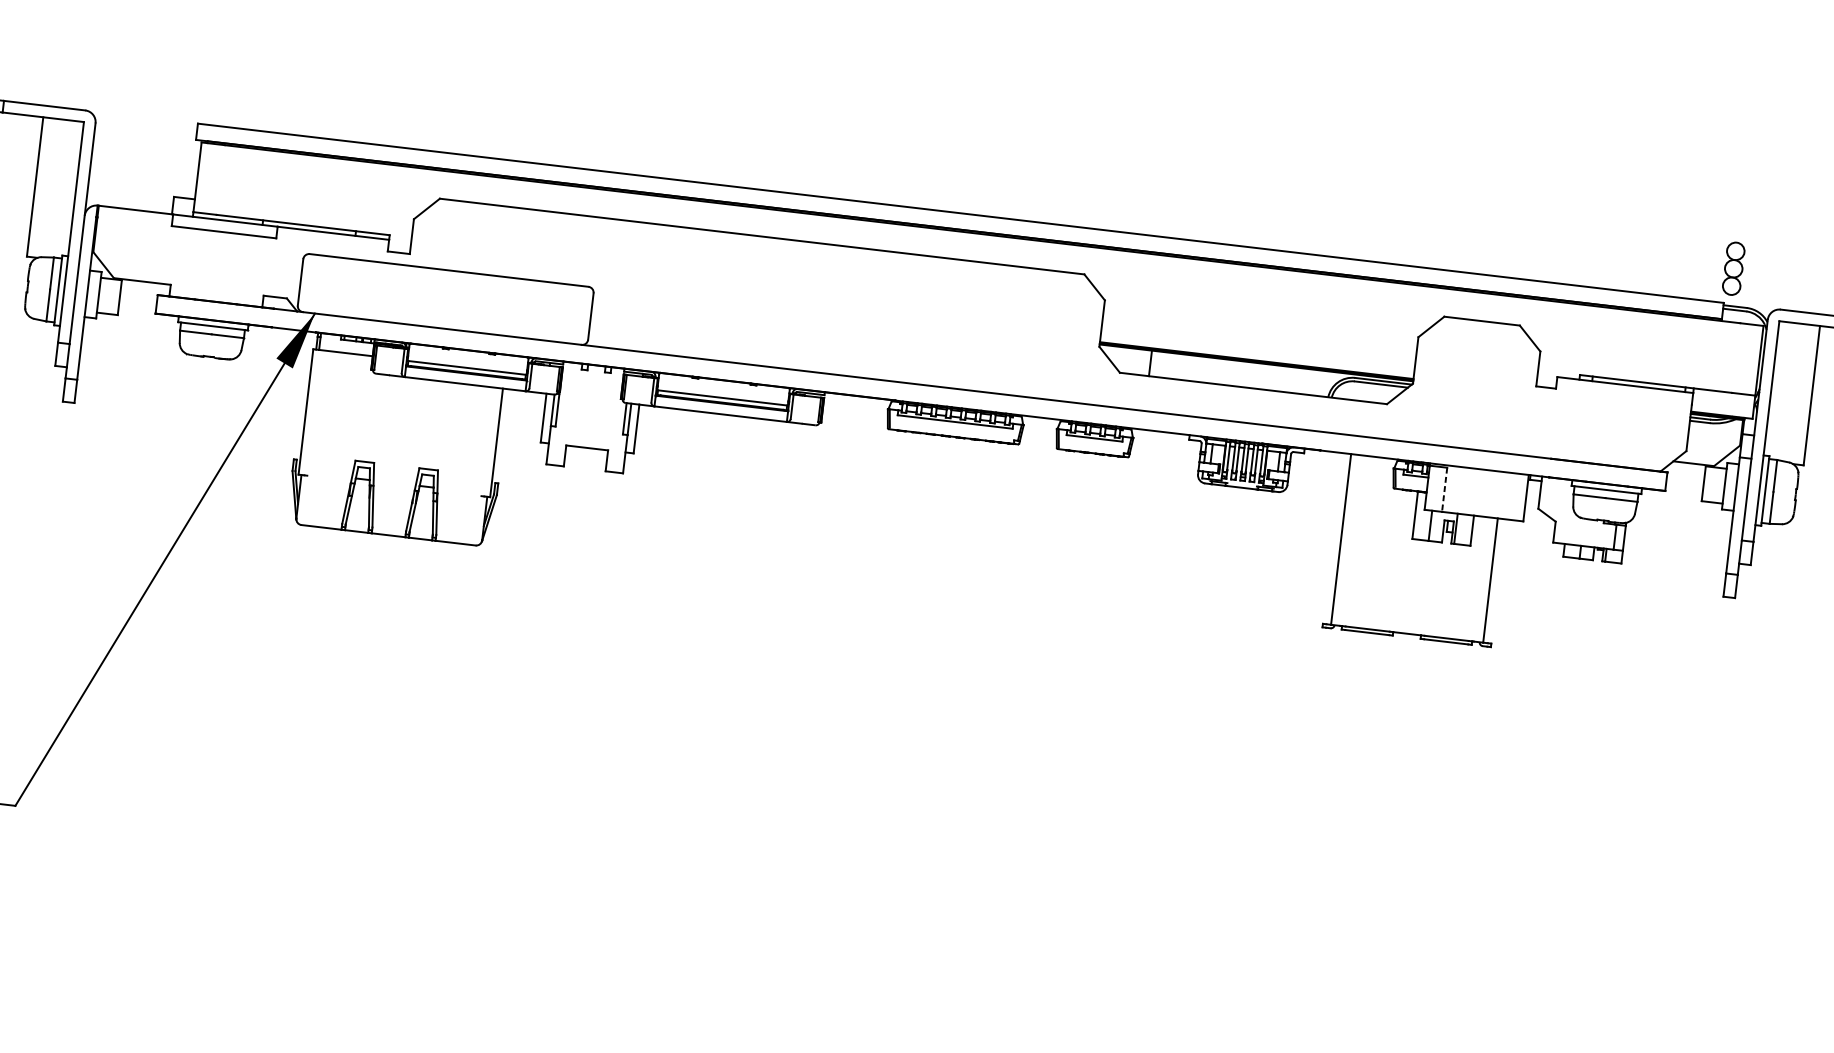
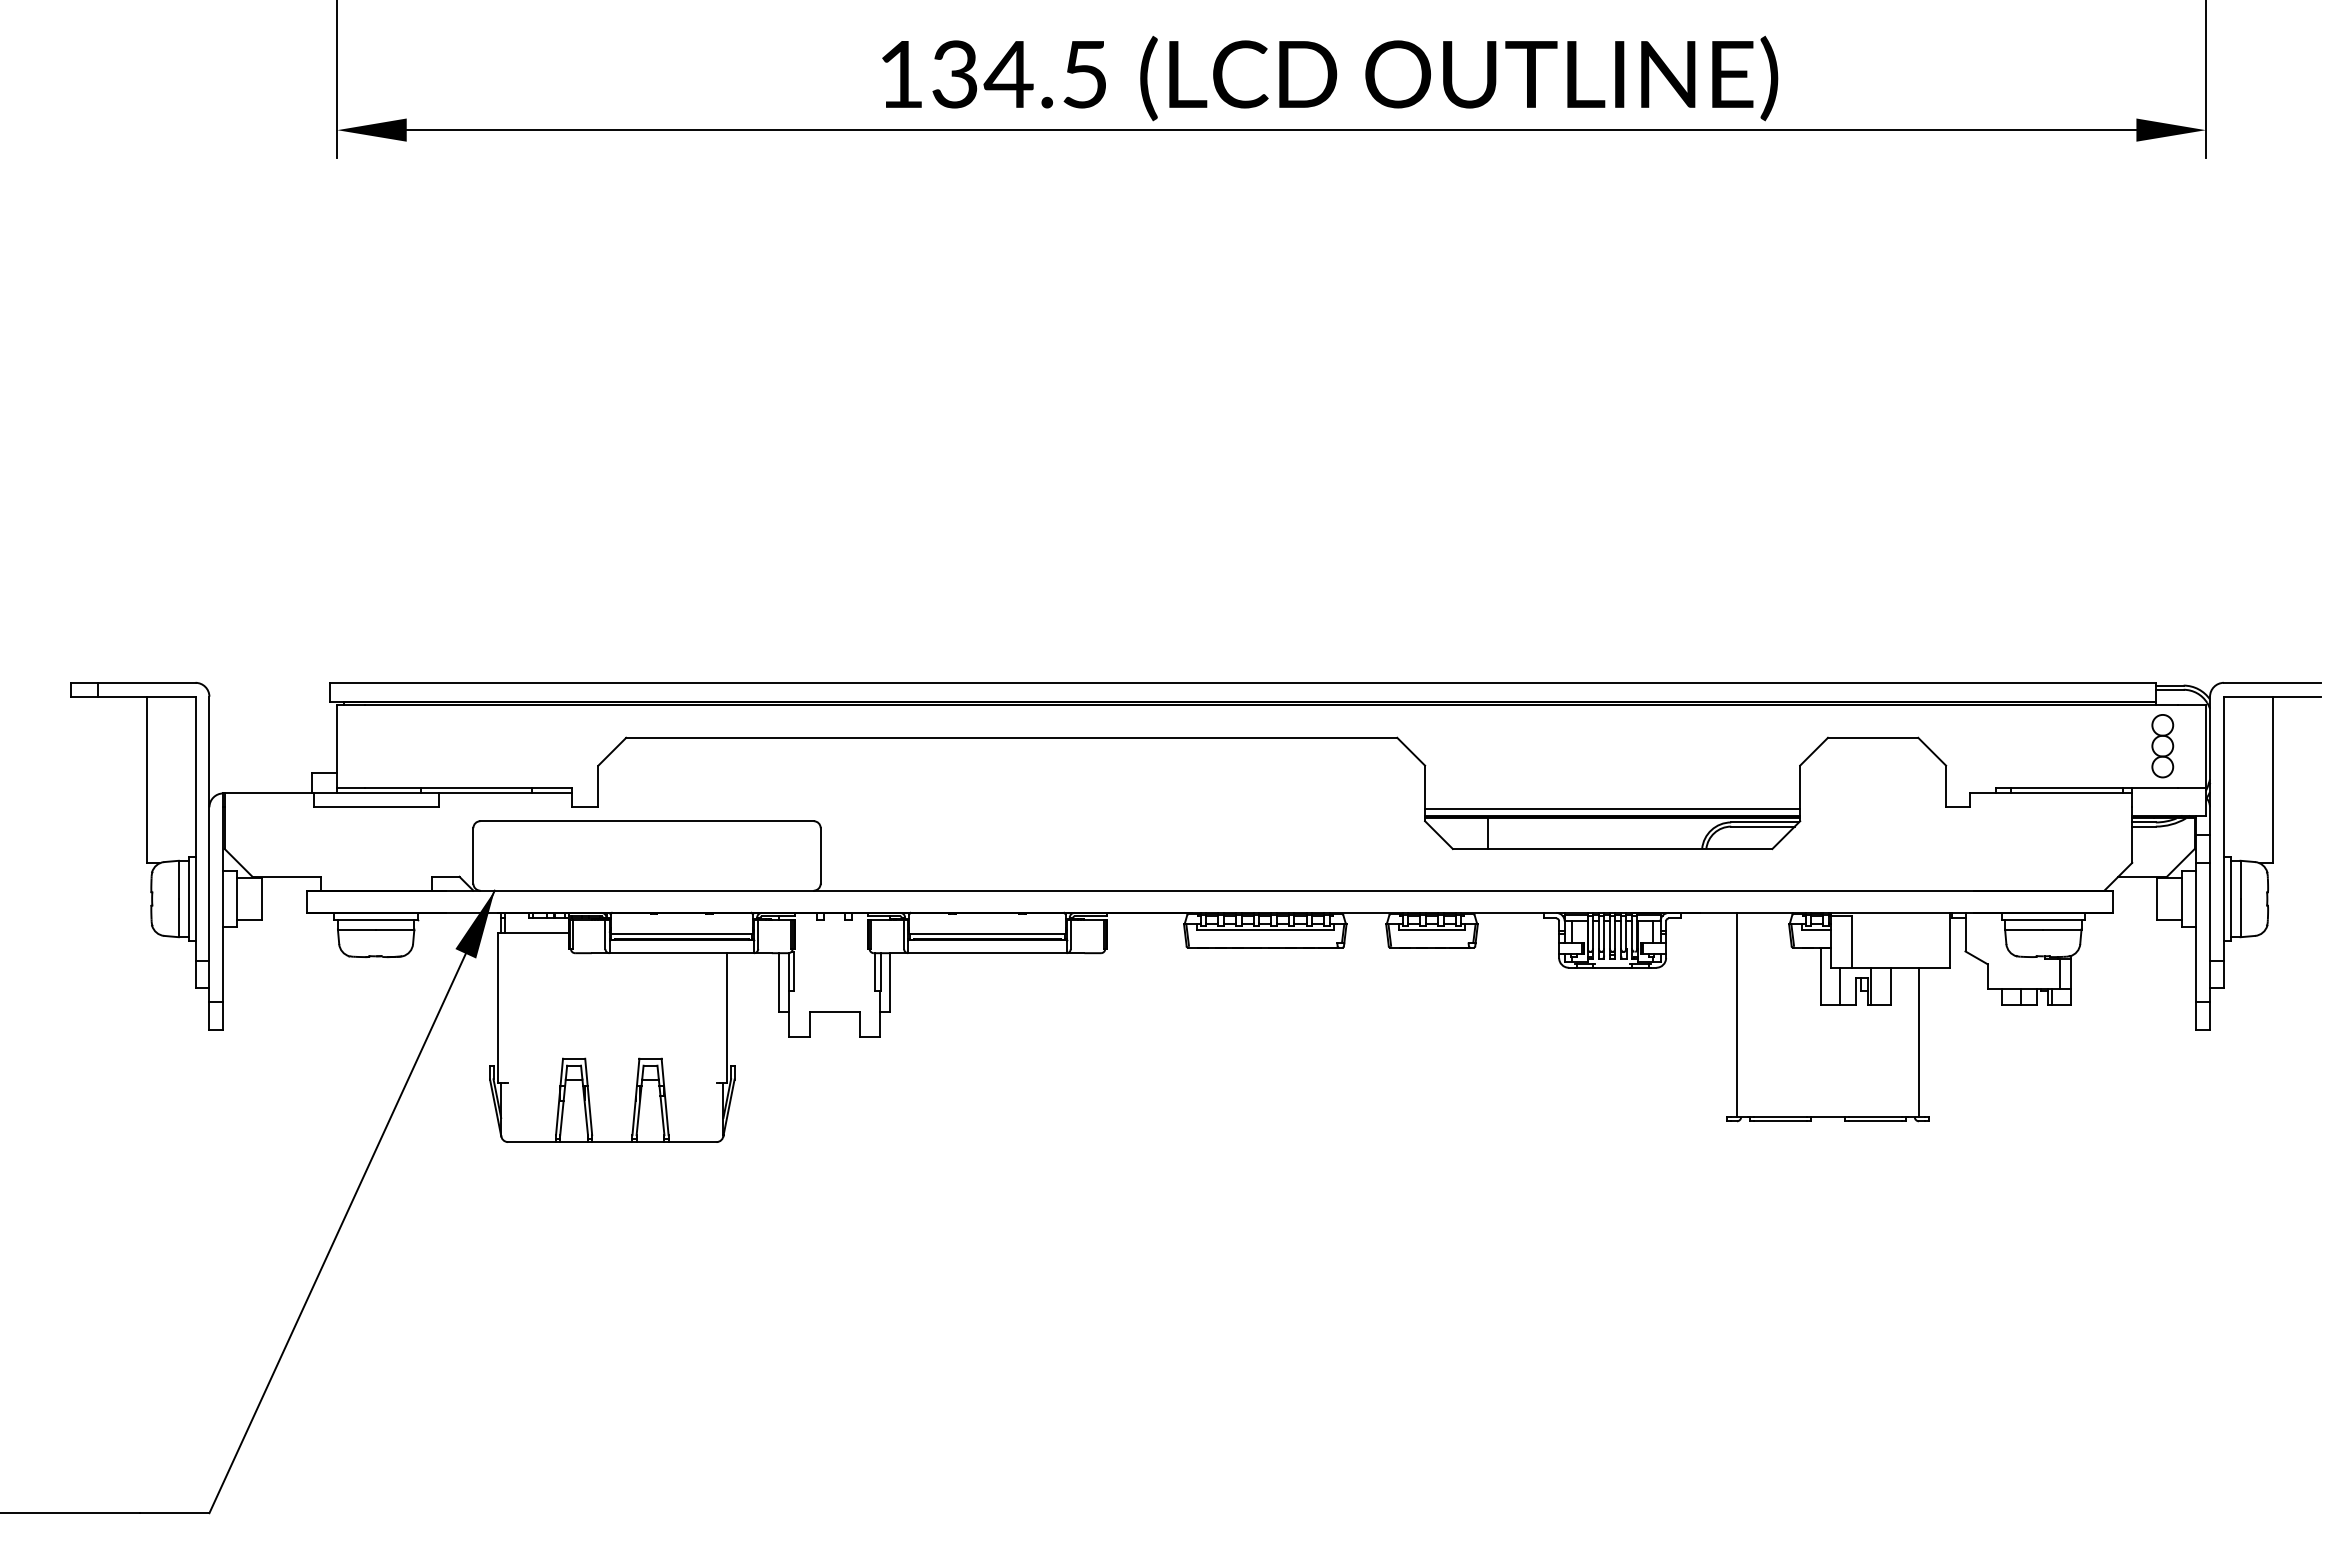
part: (1733, 269) -> (2162, 746), moved
line: (1257, 354) -> (1612, 808), added
line: (1444, 490) -> (1852, 942), dashed -> solid

